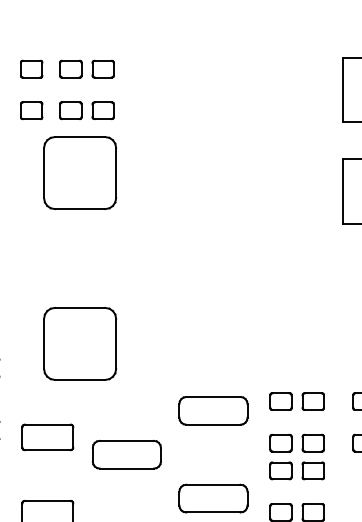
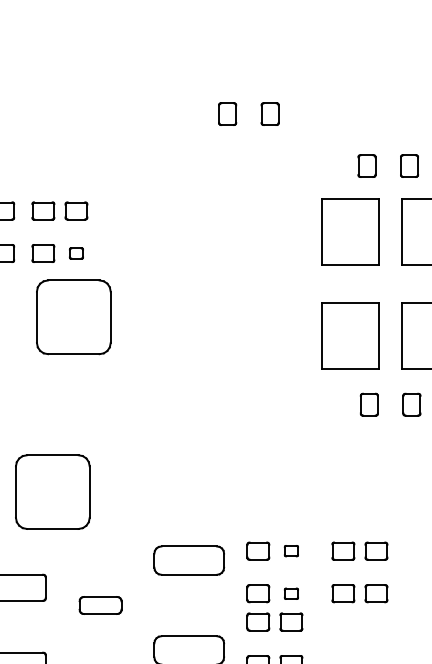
part: (103, 110) -> (76, 253), size x0.6
part: (79, 173) -> (73, 317), moved
part: (313, 400) -> (291, 550), size x0.6
part: (313, 443) -> (291, 593), size x0.6
part: (126, 454) -> (100, 605), size x0.6

